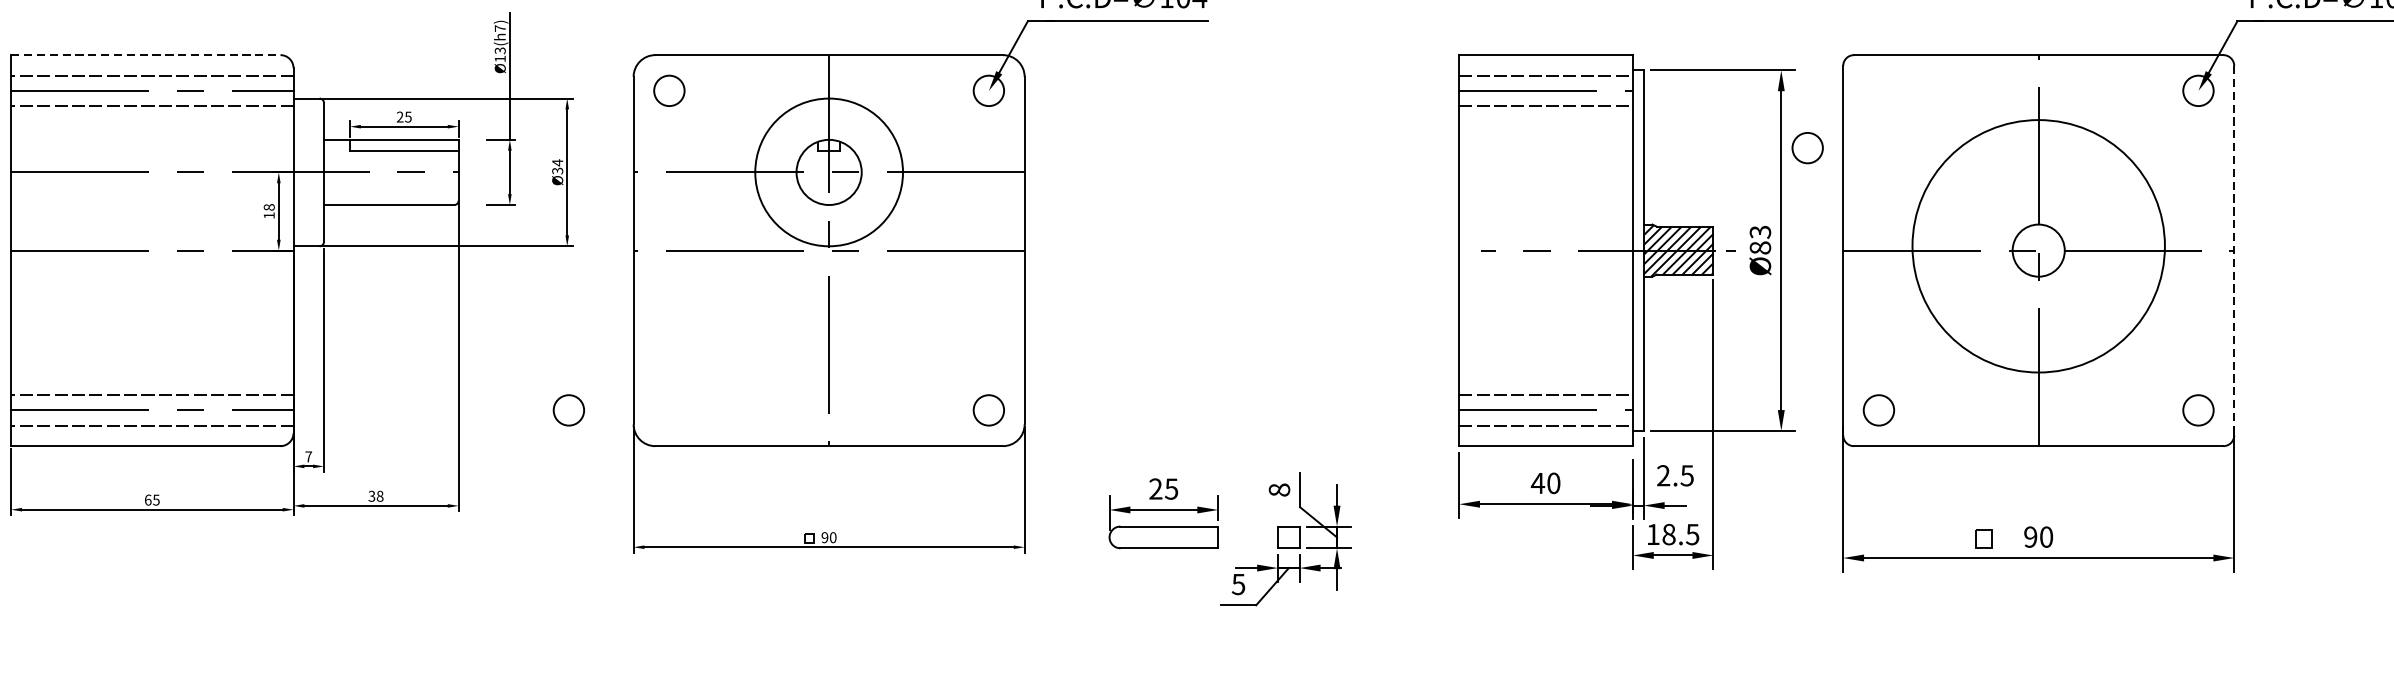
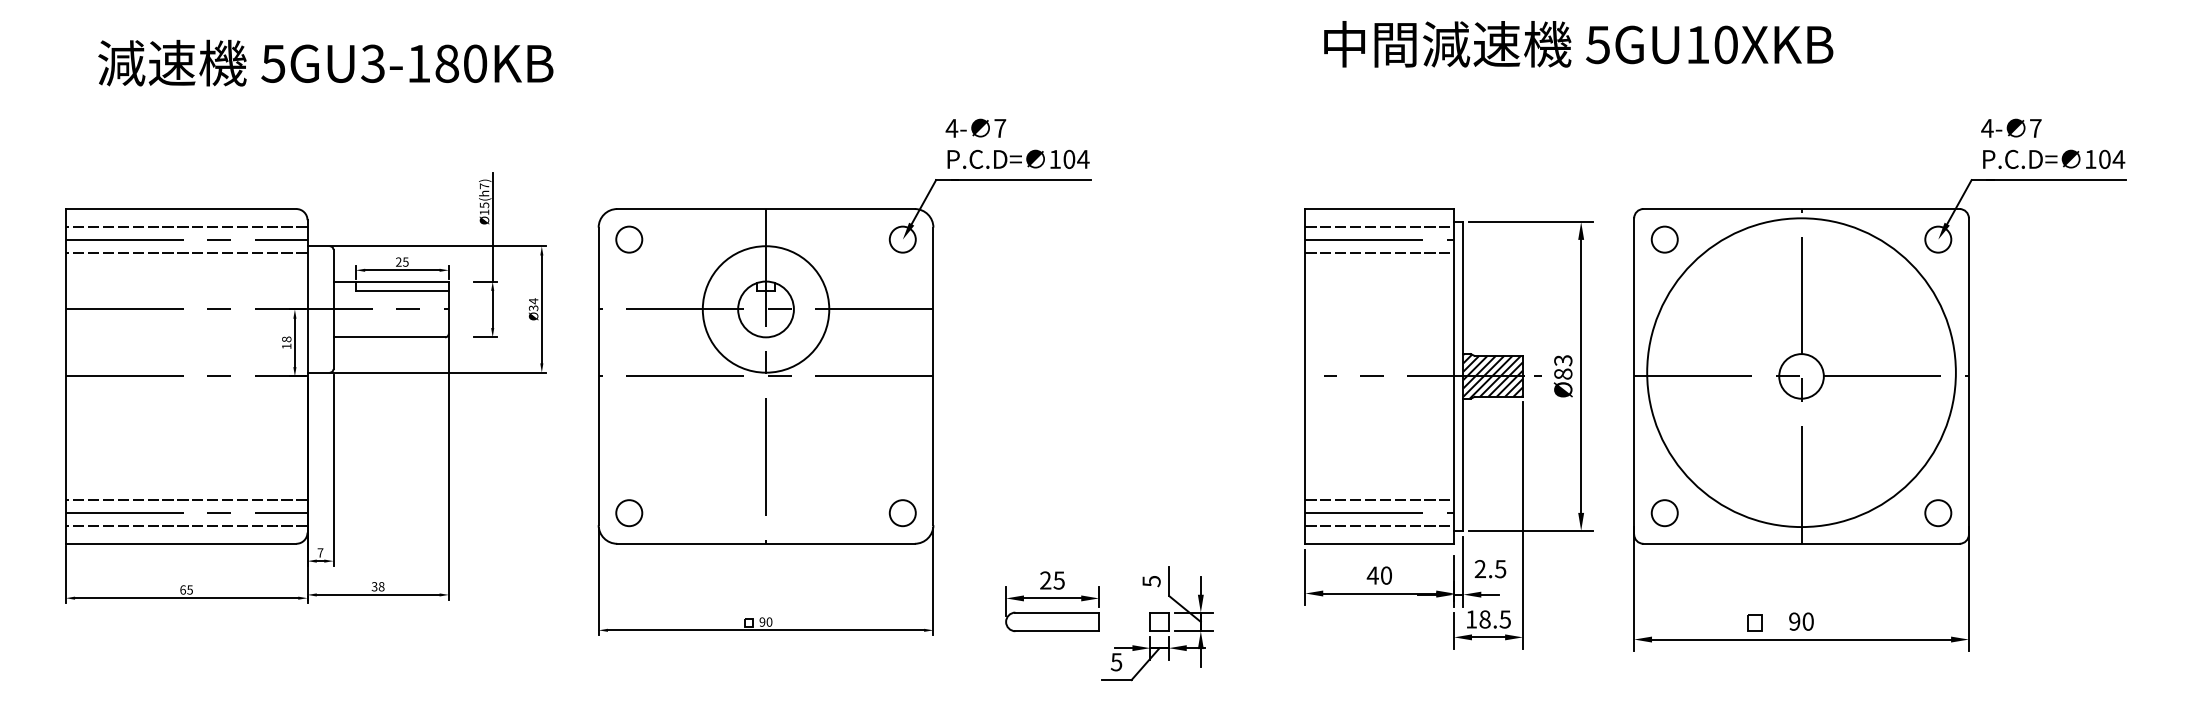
text: (499, 49) -> (483, 204), Ø13(h7) -> Ø15(h7)
line: (146, 55) -> (181, 209), dashed -> solid
circle: (1807, 147) -> (1664, 239), moved
circle: (2038, 246) -> (1801, 372), size x1.43
line: (2233, 250) -> (1968, 376), dashed -> solid
circle: (569, 410) -> (629, 513), moved
text: (1279, 490) -> (1151, 581), 8 -> 5

